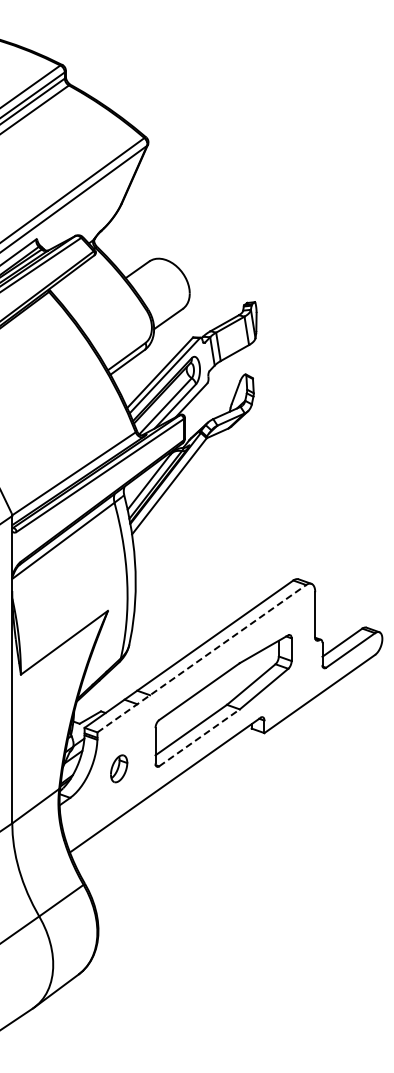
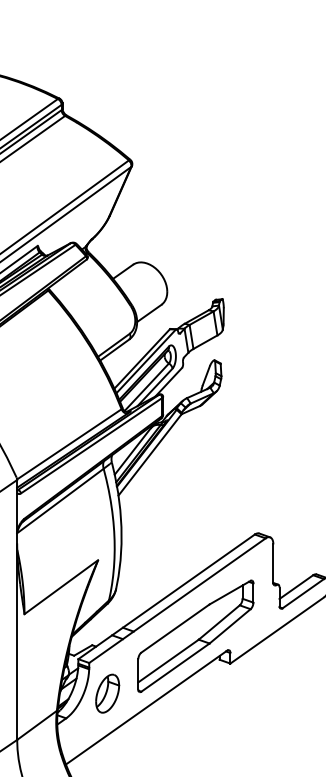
line: (201, 658) -> (177, 600), dashed -> solid
line: (199, 737) -> (175, 667), dashed -> solid
part: (118, 768) -> (107, 693), size x1.67

